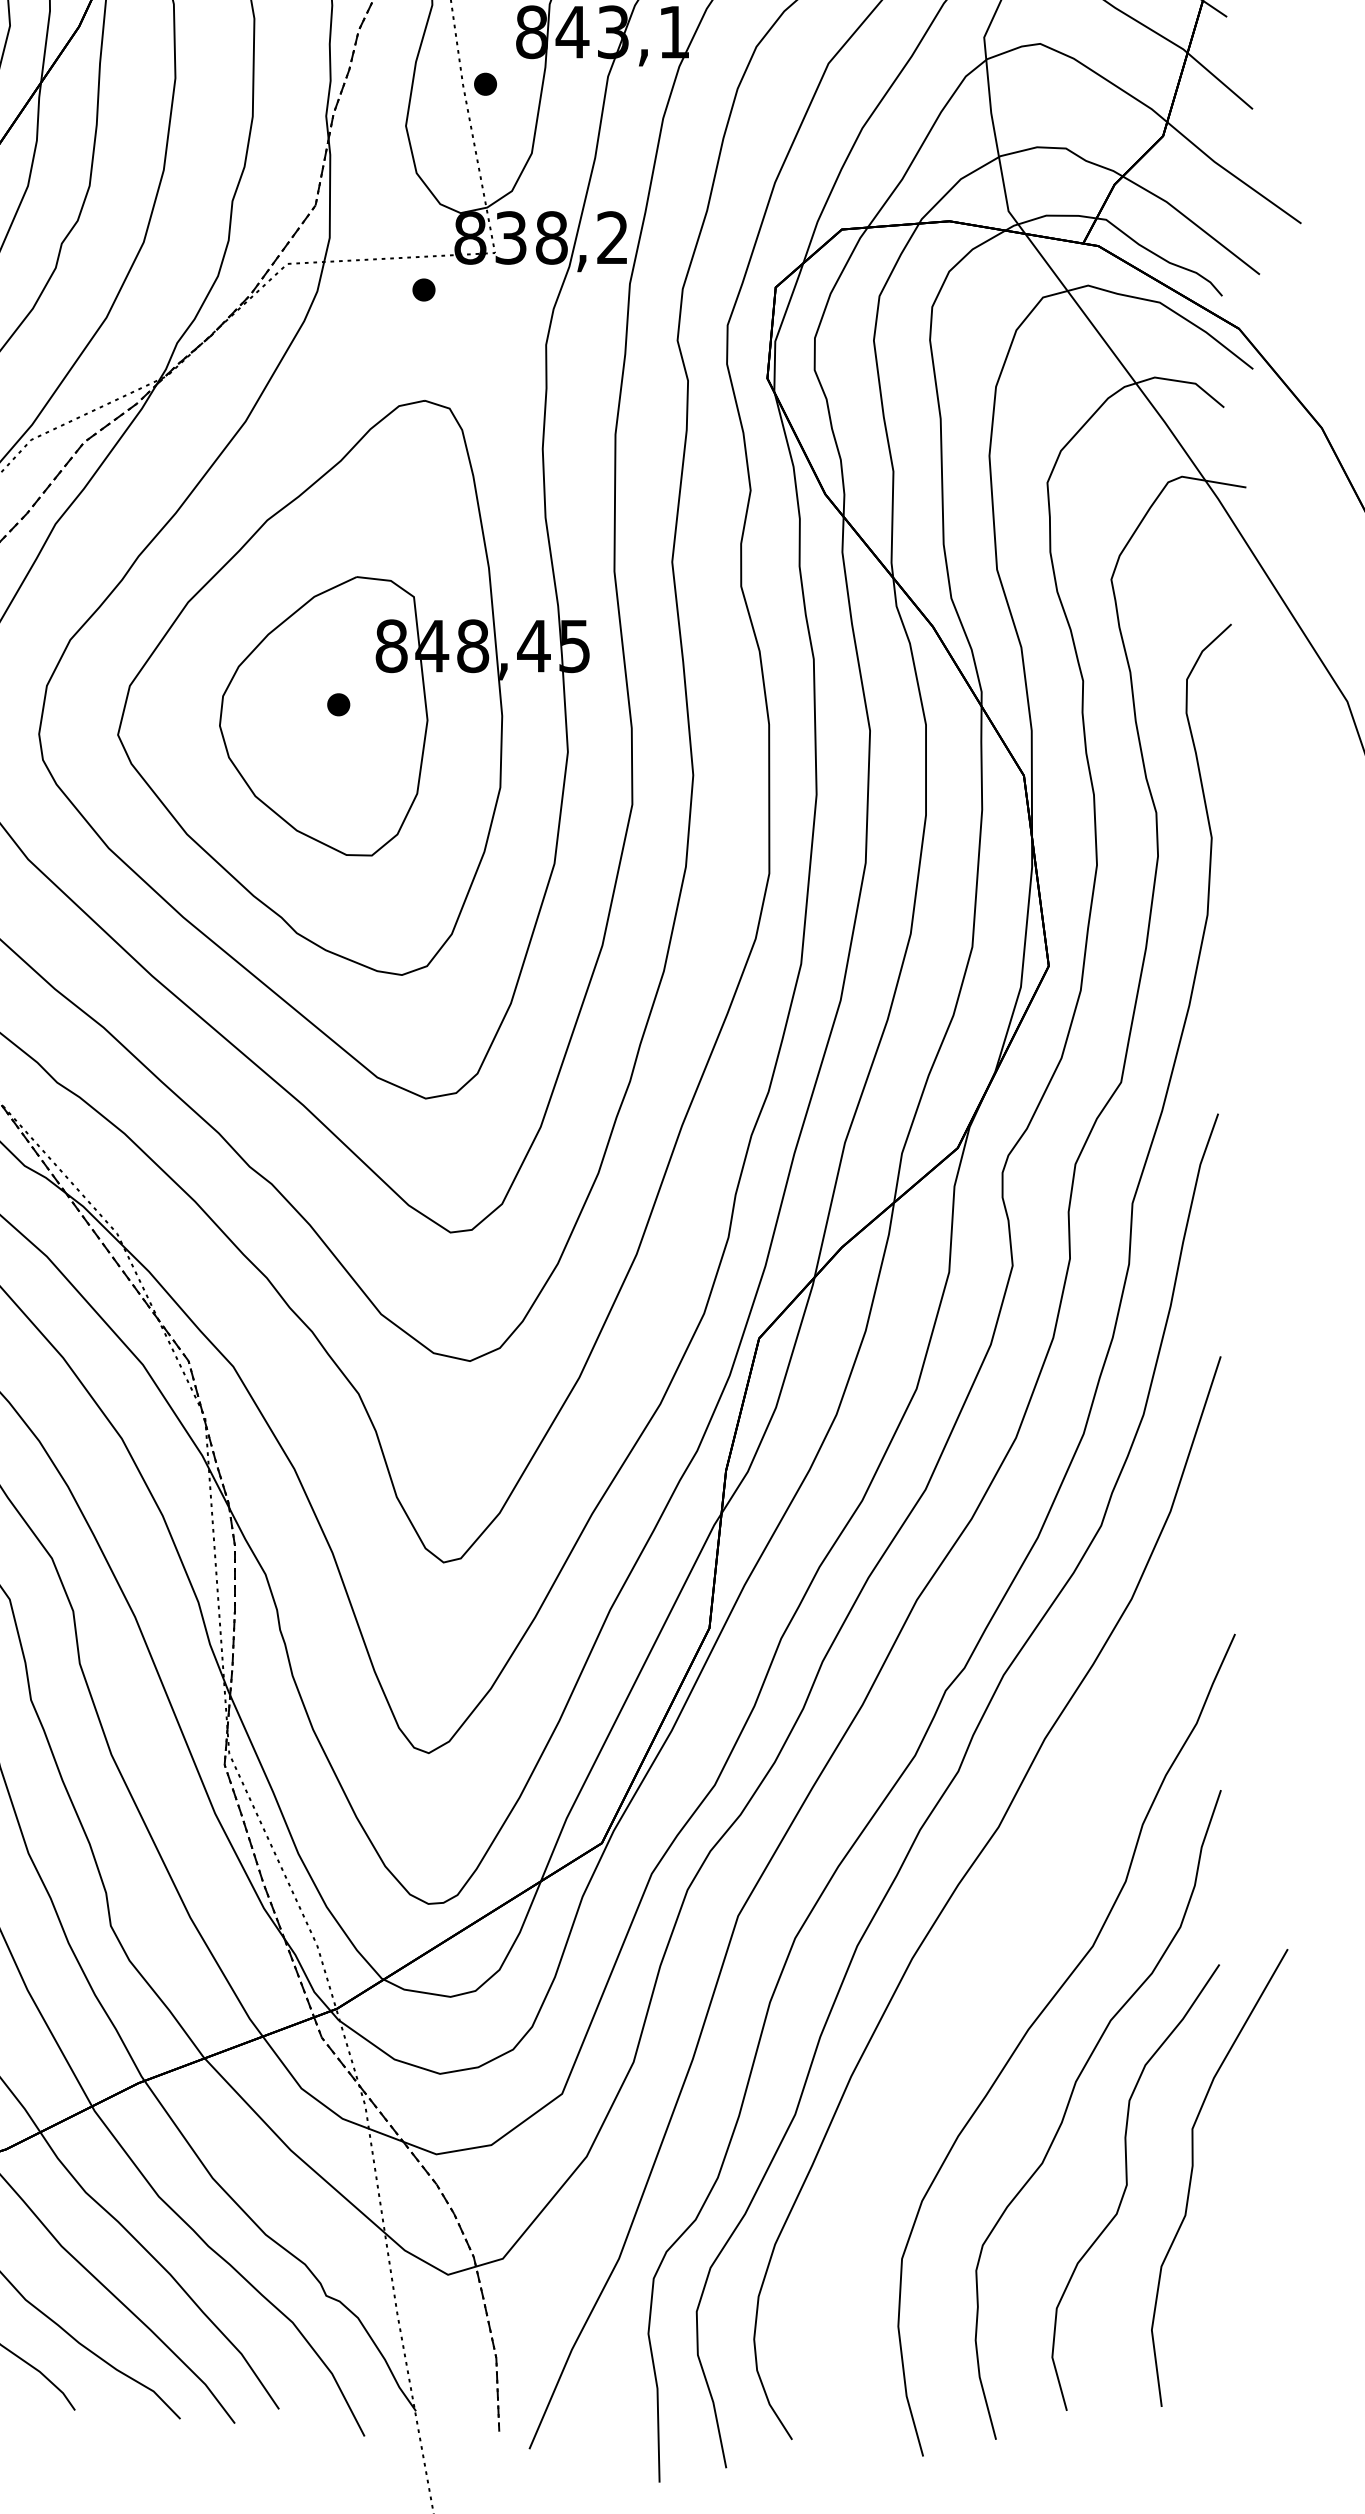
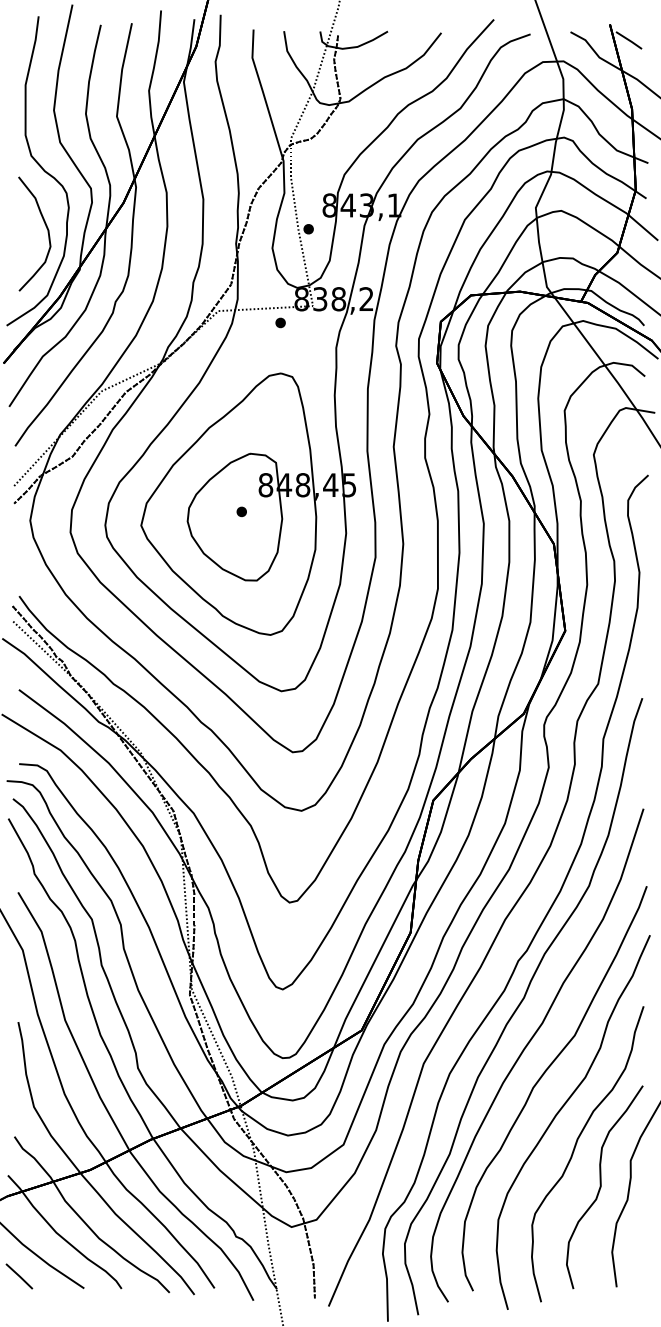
curve: (998, 1946) -> (542, 1077), added

